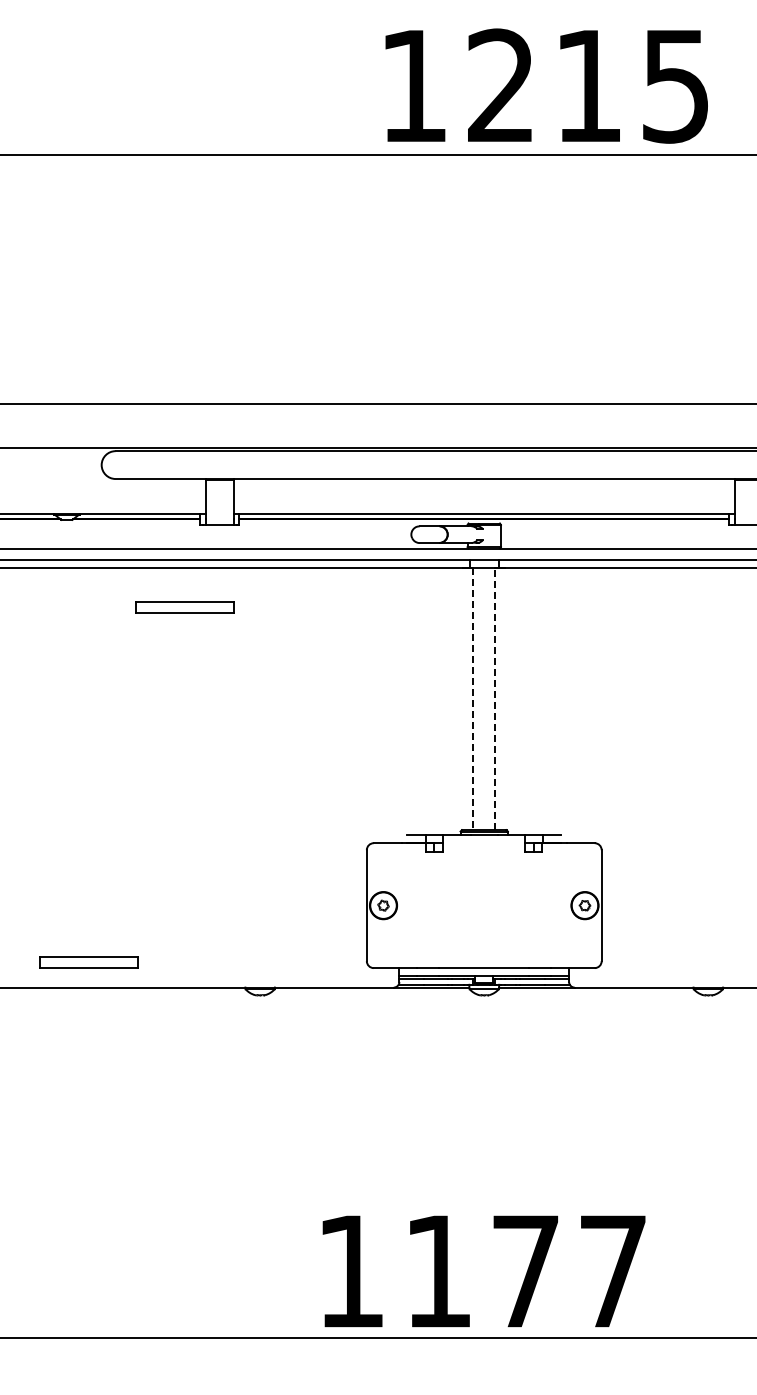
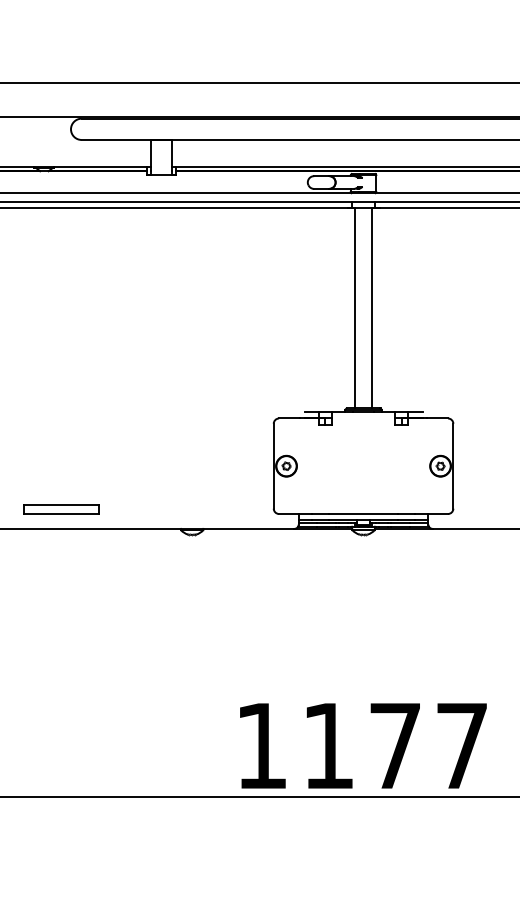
part: (184, 607) -> (134, 238), removed
line: (495, 698) -> (372, 307), dashed -> solid
line: (473, 699) -> (355, 308), dashed -> solid

